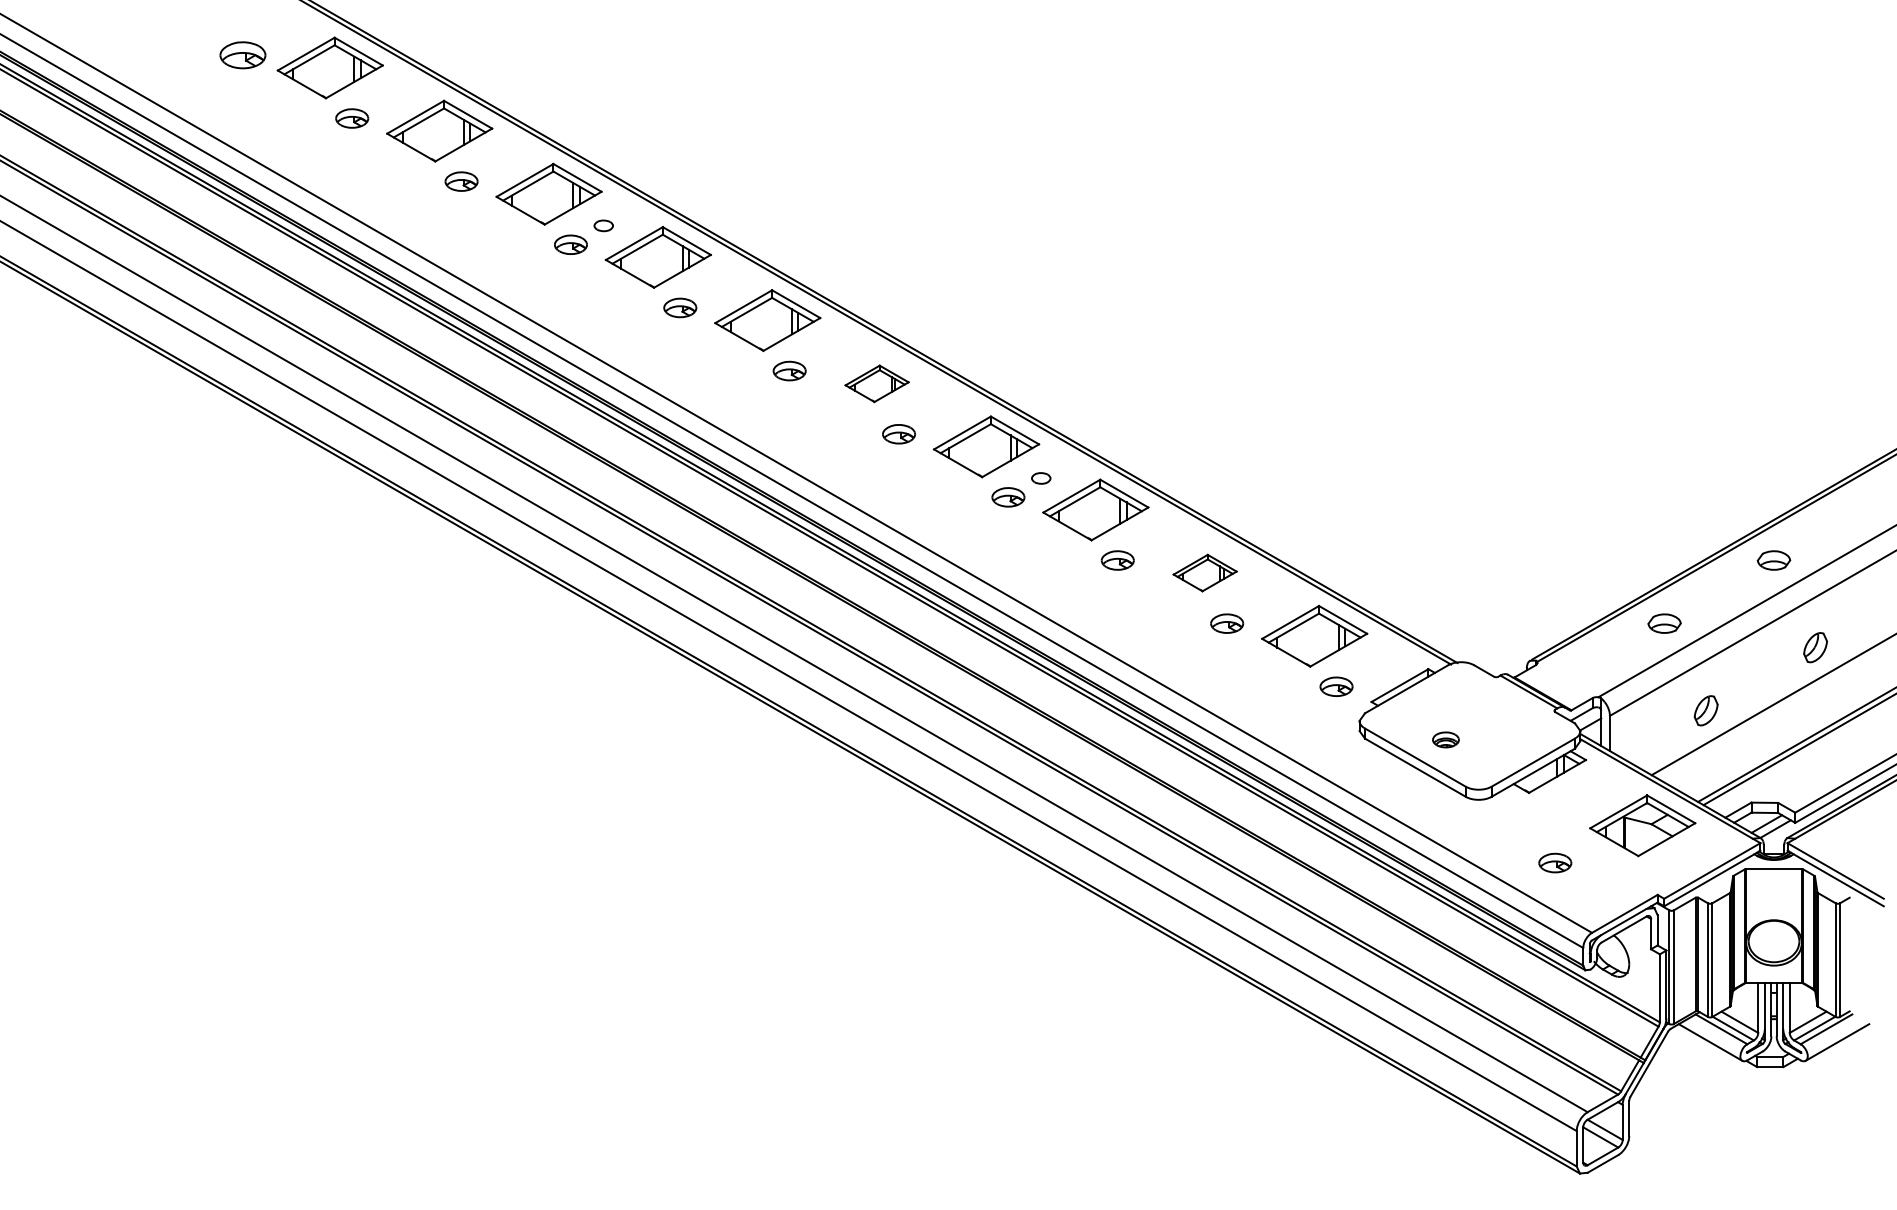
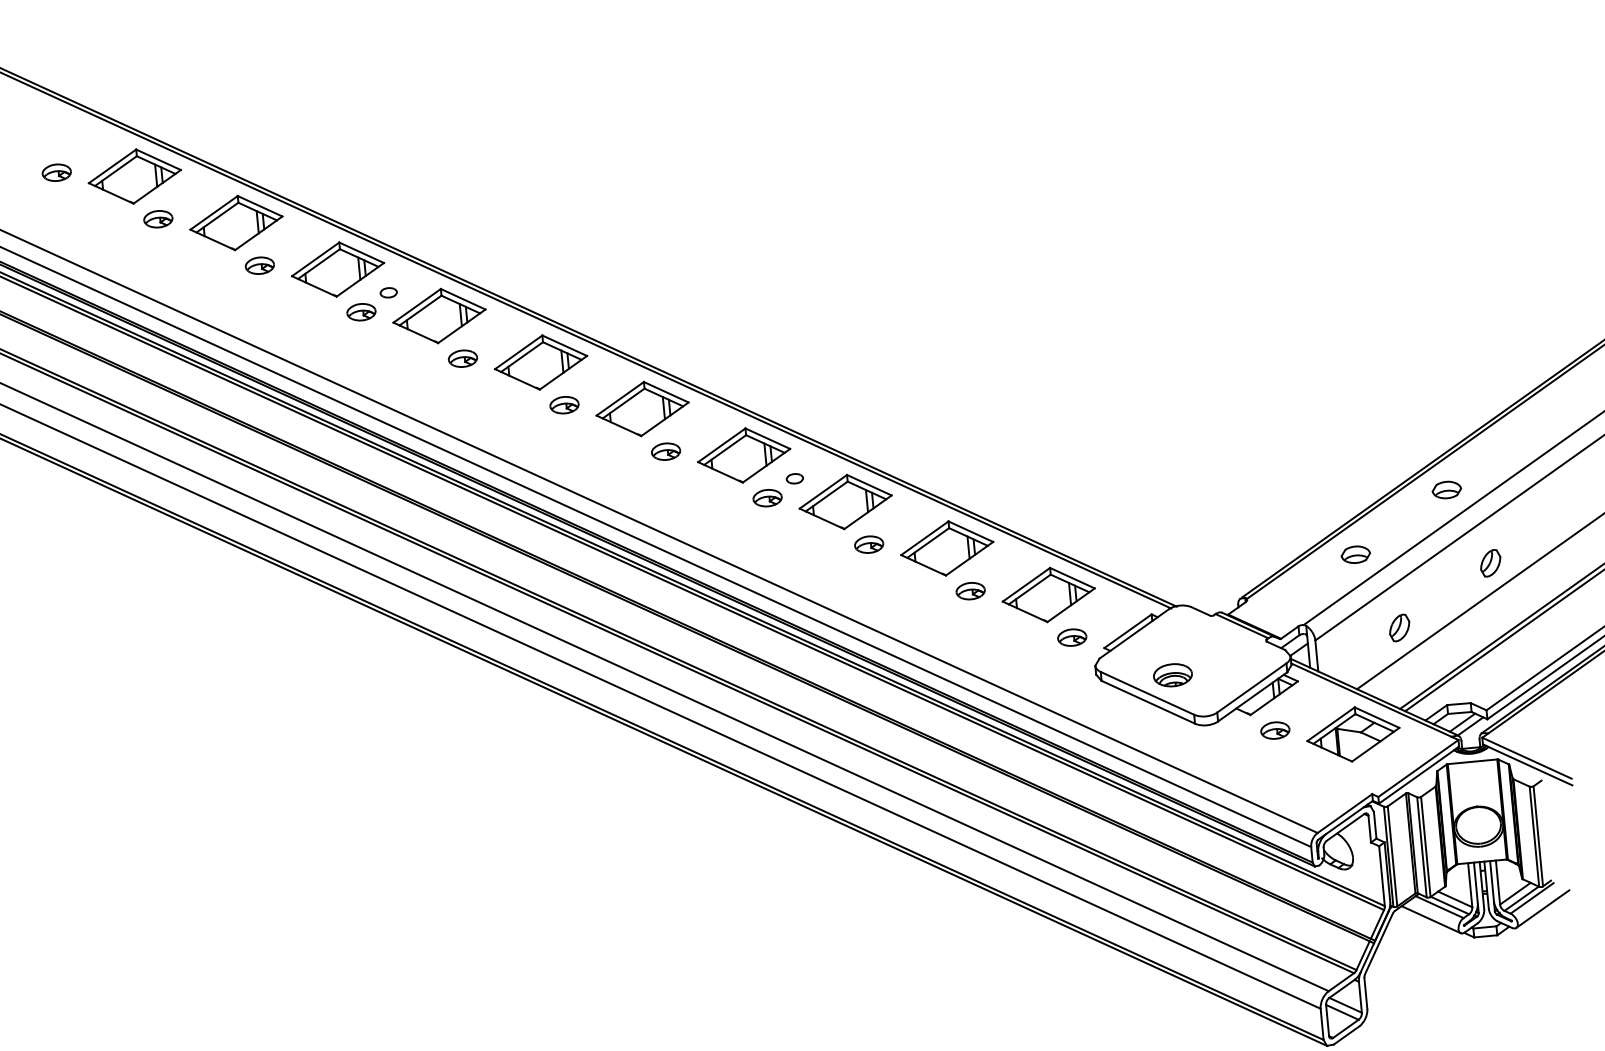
part: (242, 55) -> (56, 172), size x0.71
part: (876, 383) -> (641, 408), size x1.67
part: (1204, 572) -> (946, 547), size x1.67
part: (1445, 739) -> (1172, 674), size x1.67
part: (1555, 862) -> (1275, 730), moved

